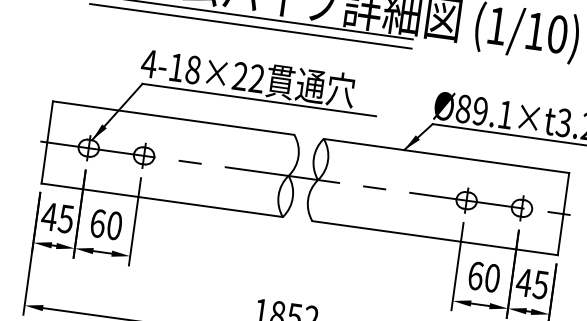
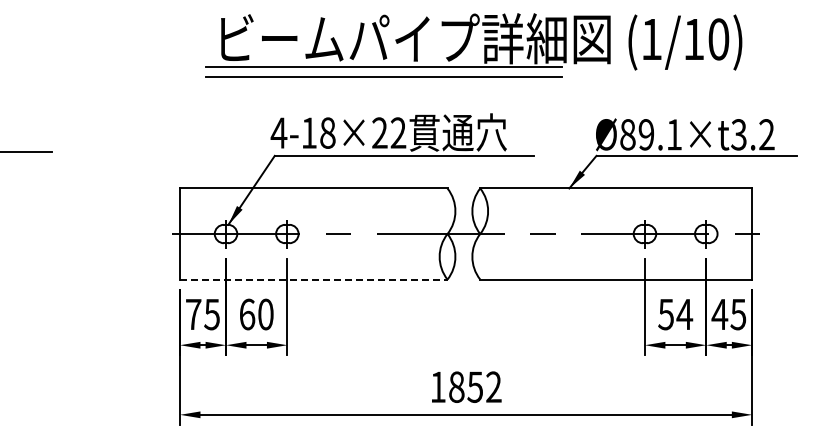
line: (161, 200) -> (313, 279), solid -> dashed
text: (49, 216) -> (193, 314), 45 -> 75
text: (484, 277) -> (675, 314), 60 -> 54

